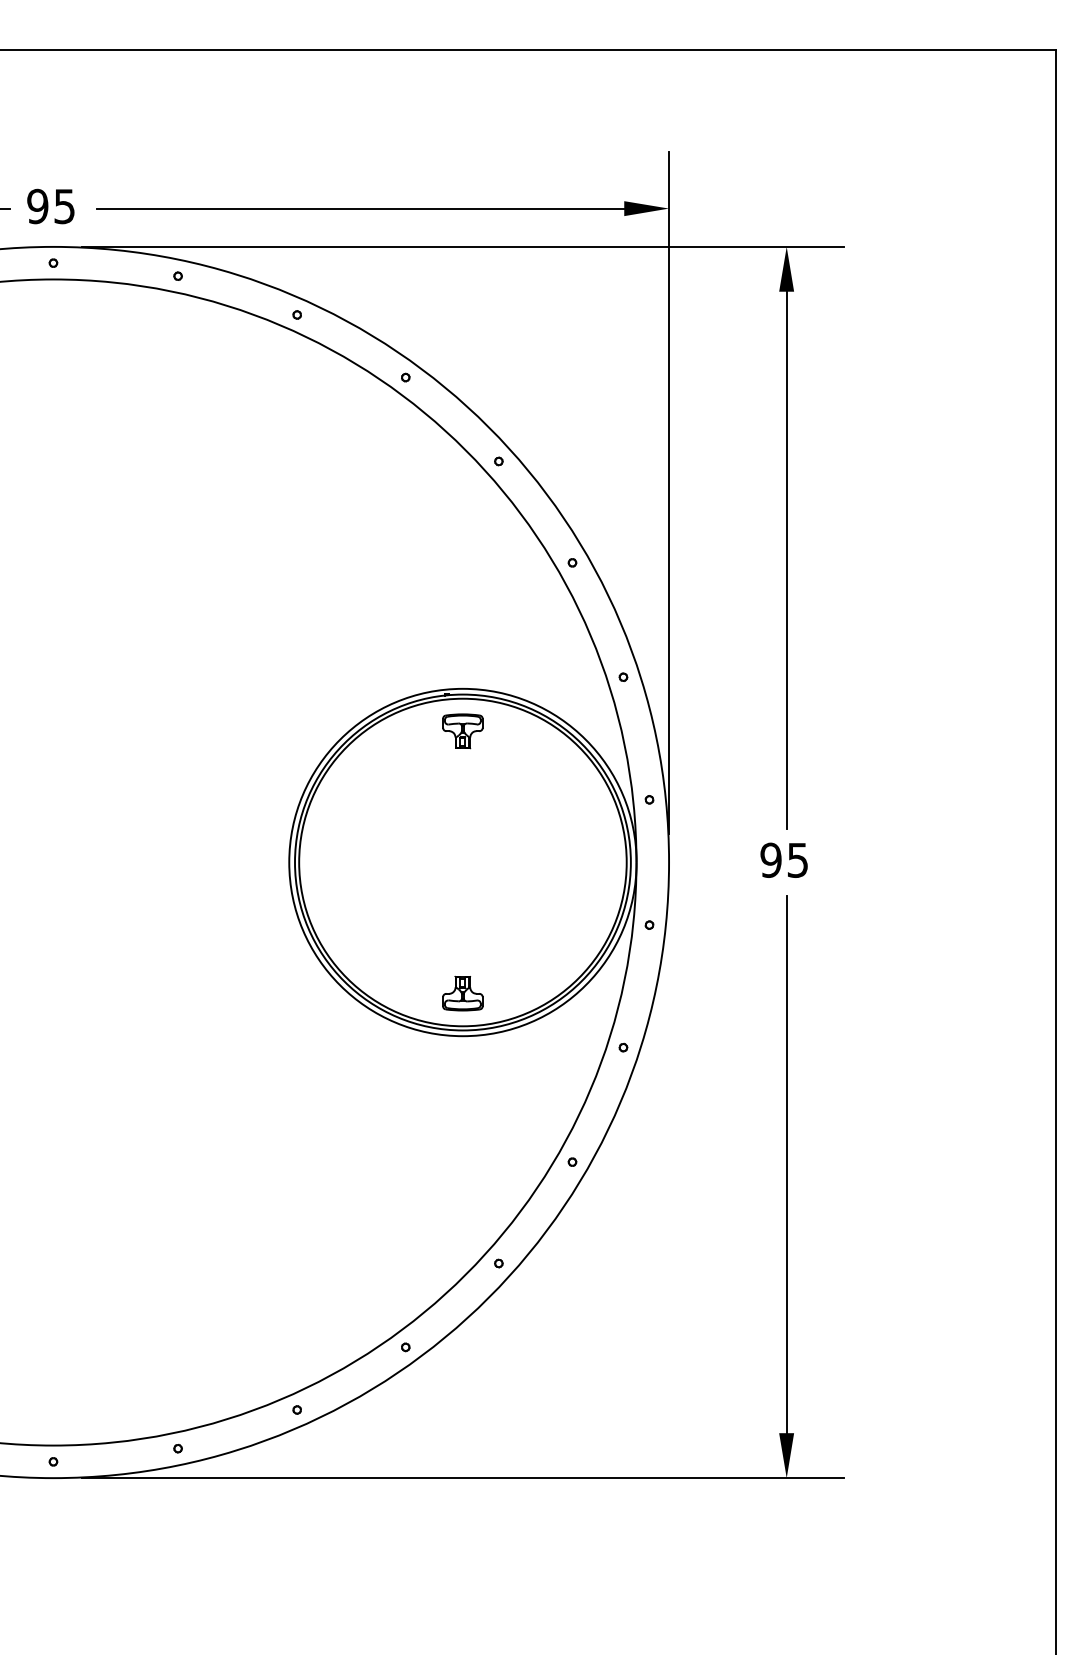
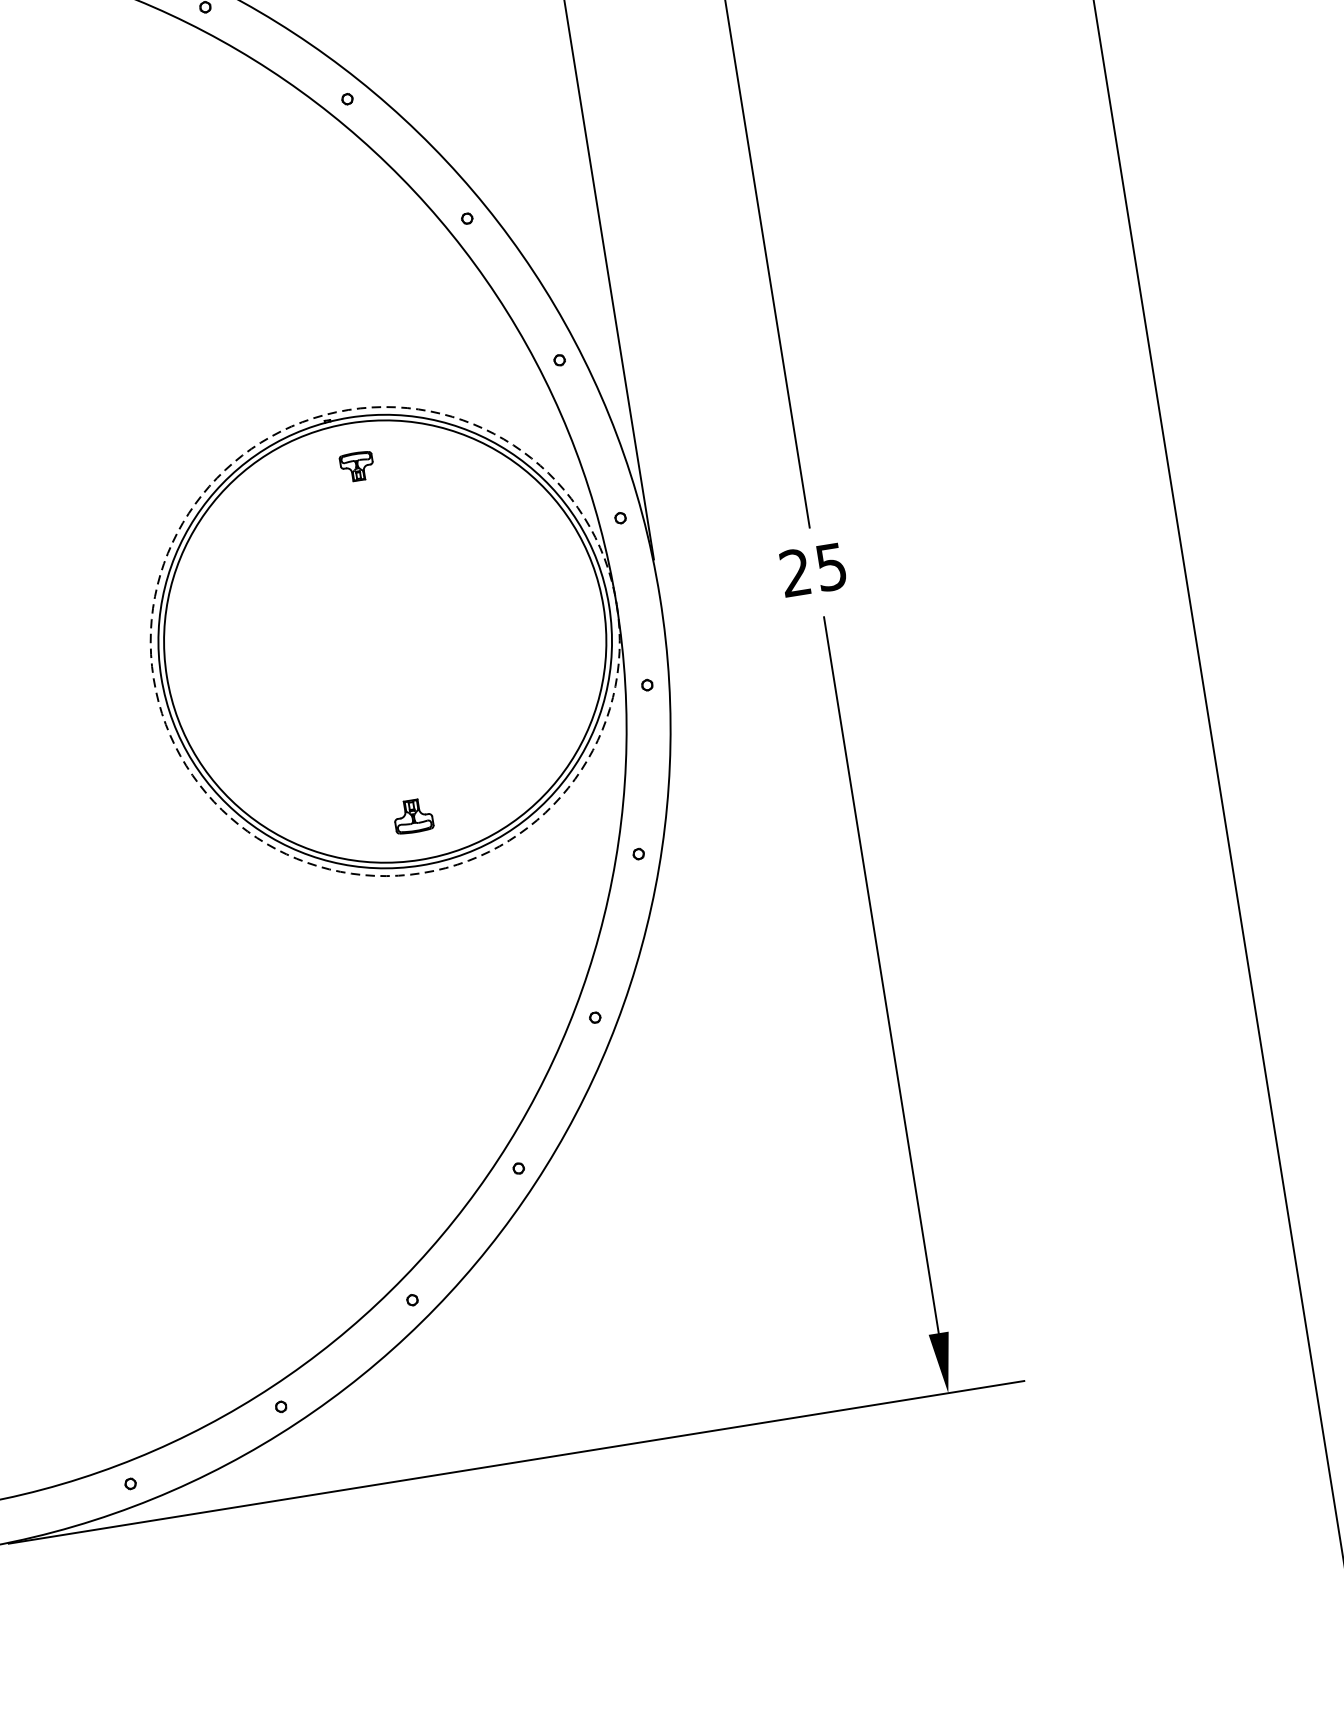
part: (462, 731) -> (356, 466), size x0.6
text: (770, 859) -> (794, 571), 95 -> 25
circle: (462, 862) -> (384, 641), solid -> dashed
part: (462, 993) -> (412, 816), size x0.7

